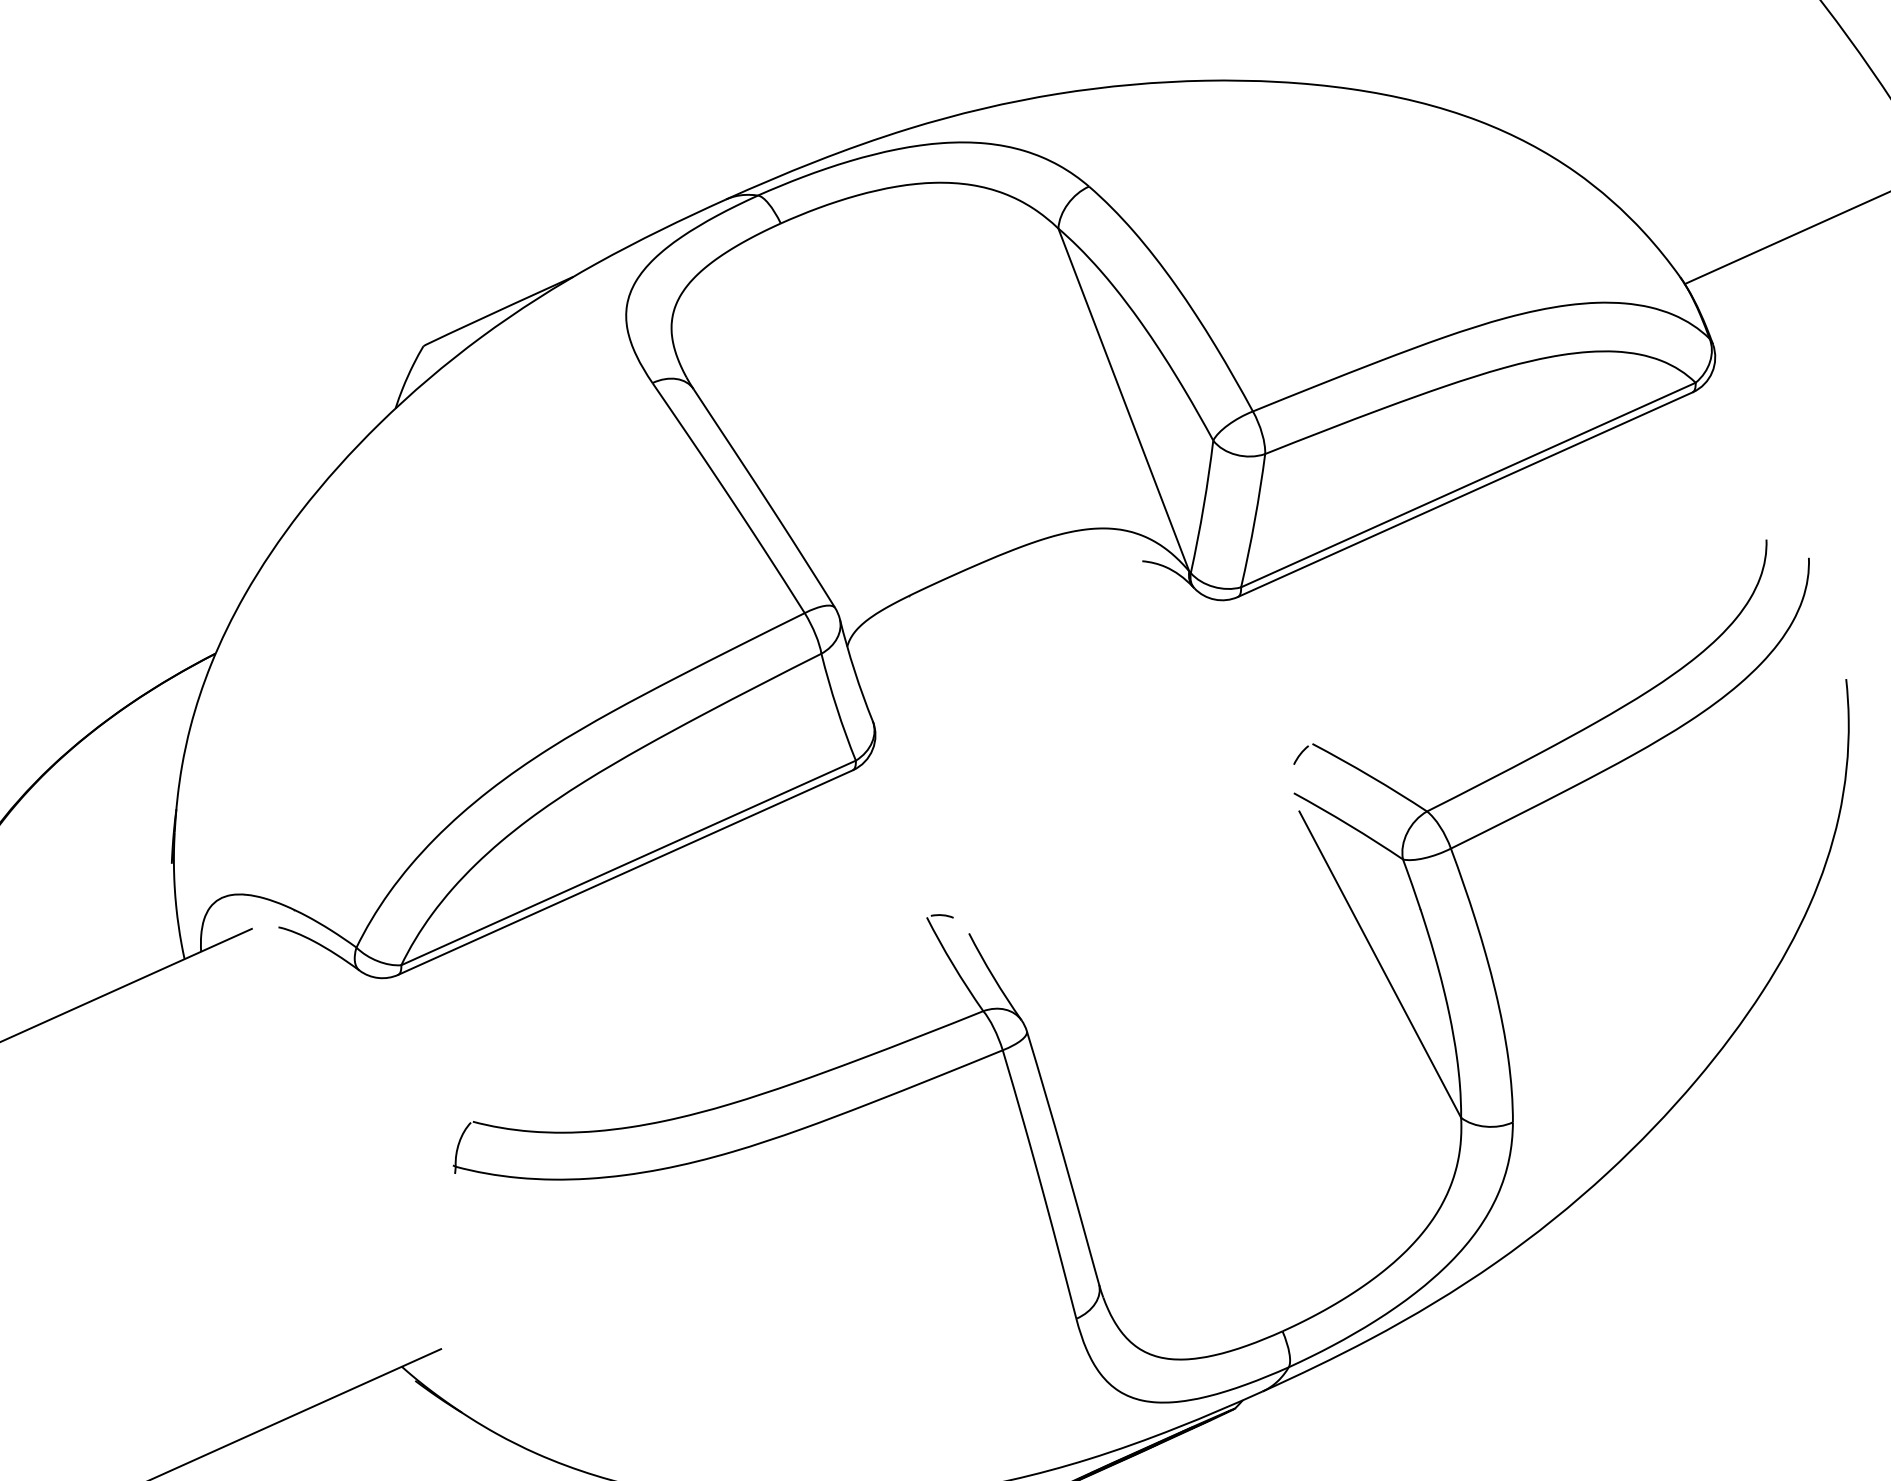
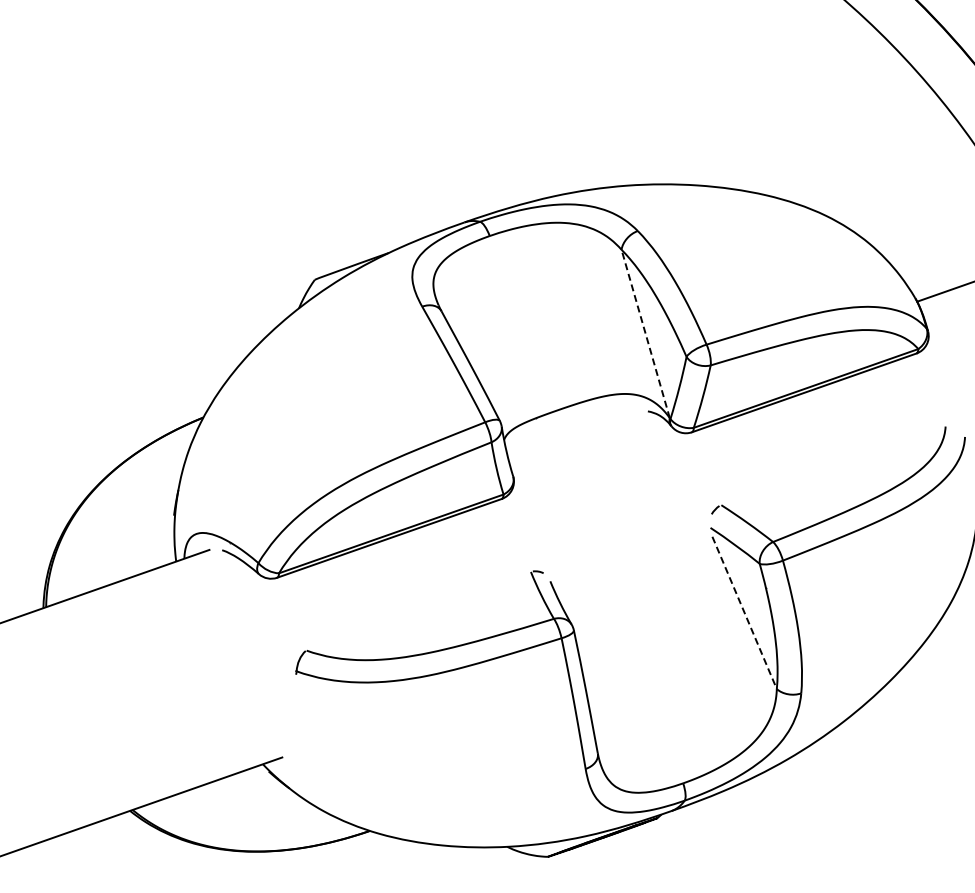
line: (1123, 399) -> (645, 333), solid -> dashed
line: (1379, 963) -> (744, 612), solid -> dashed

